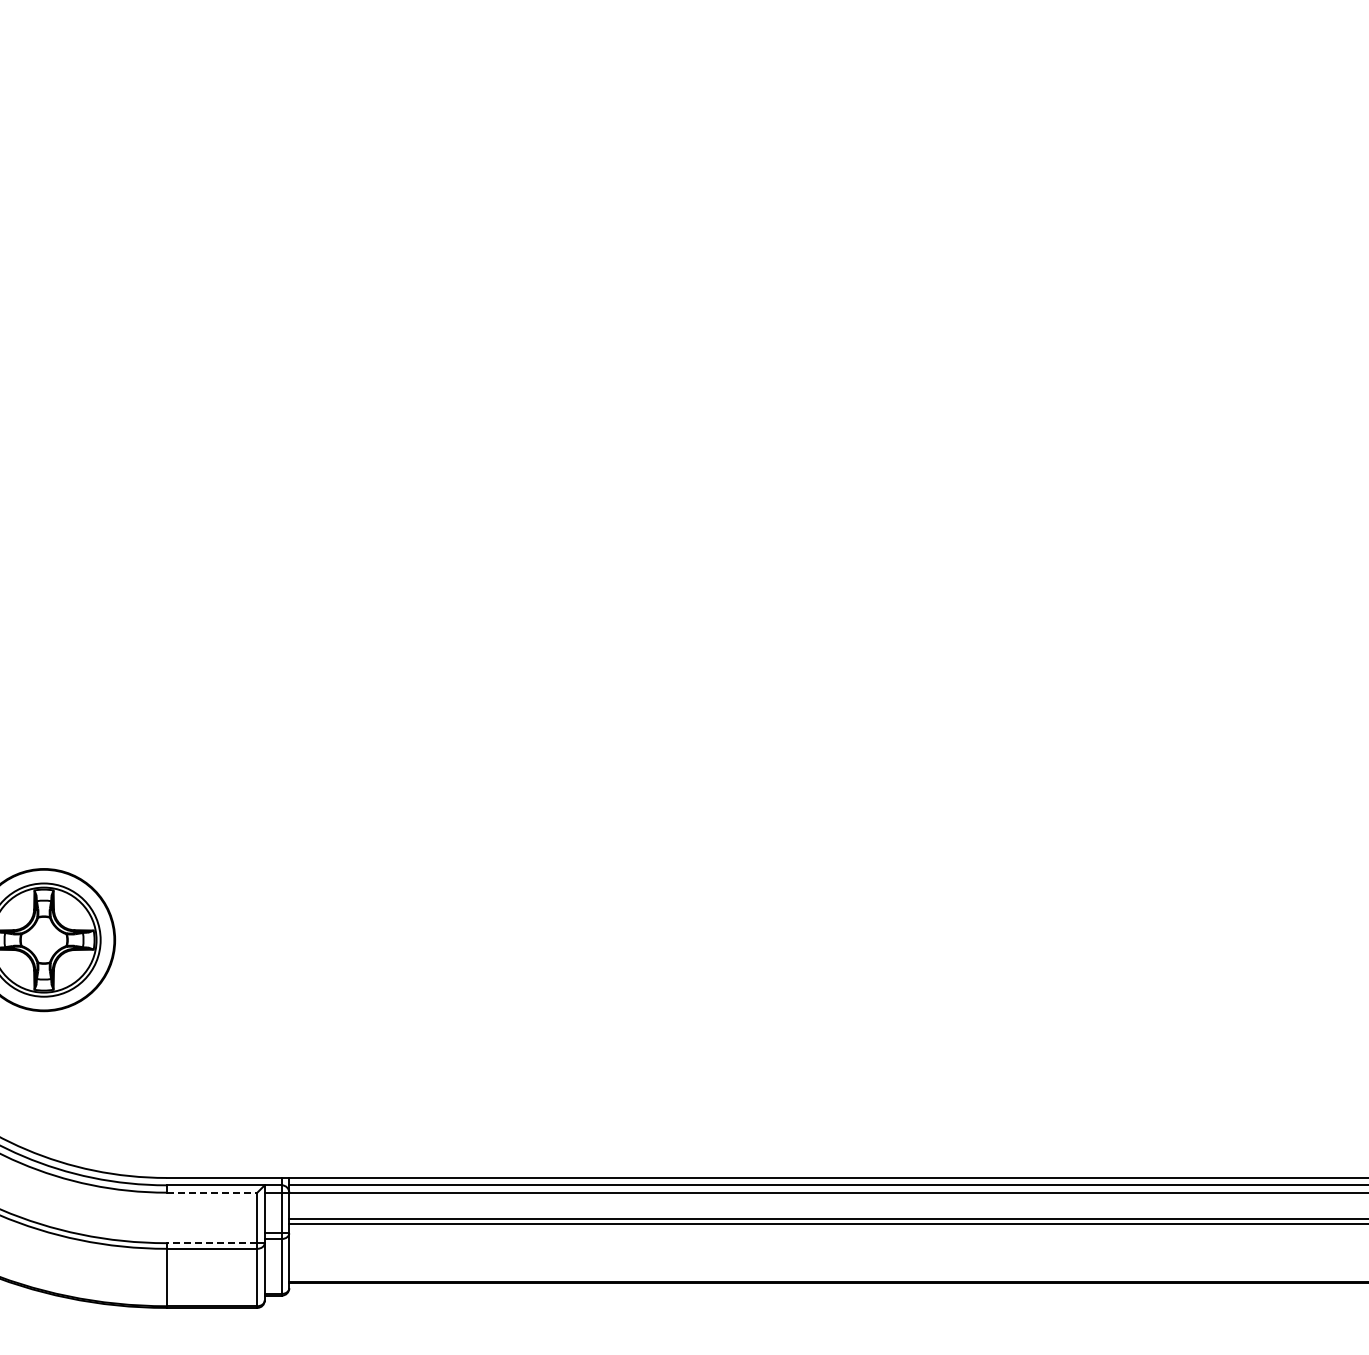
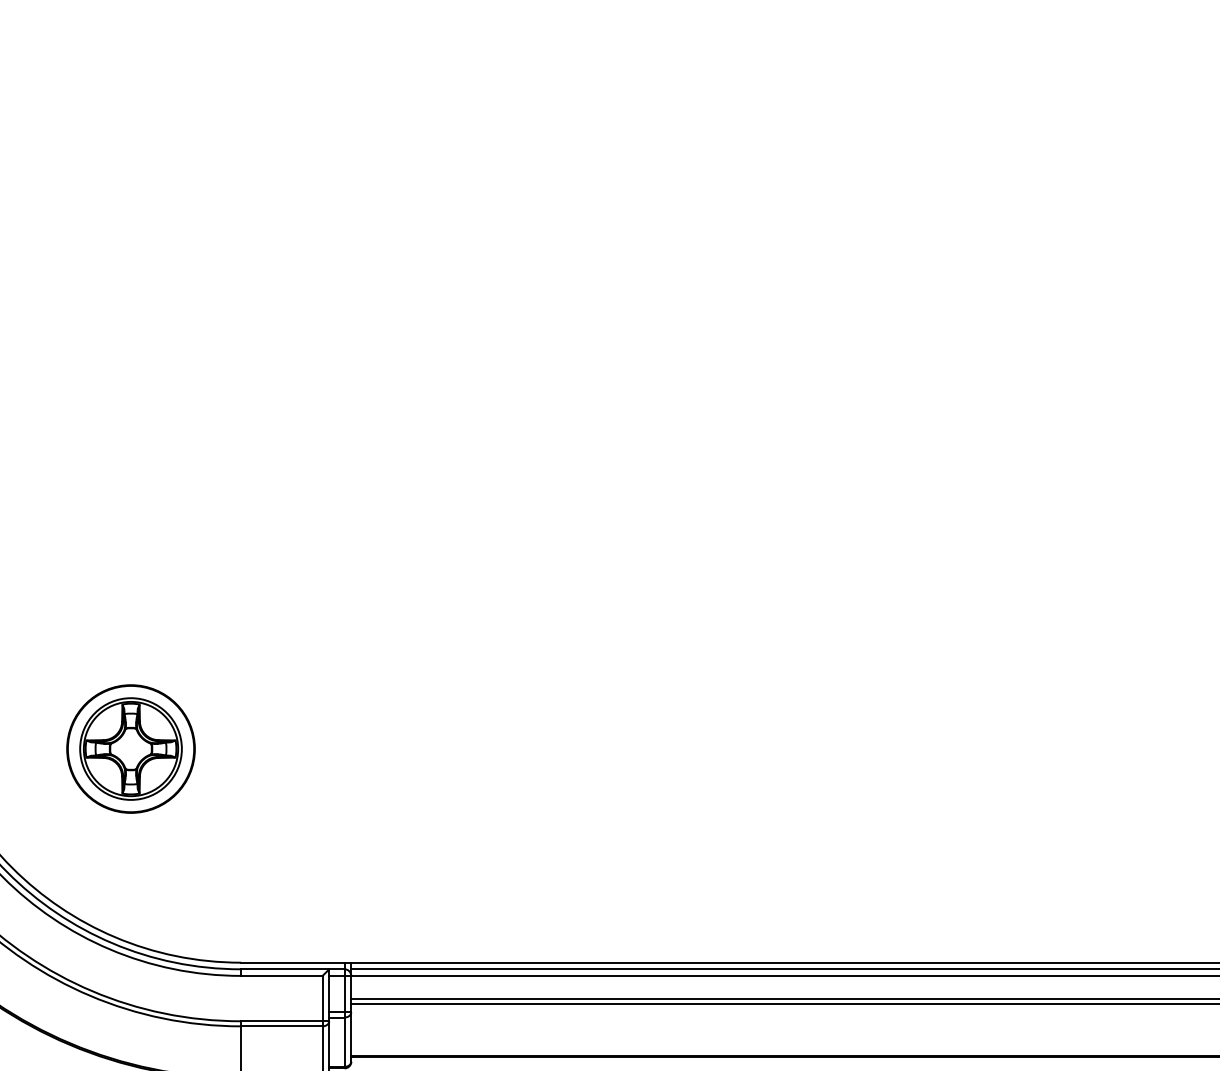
line: (212, 1192) -> (282, 975), dashed -> solid
line: (211, 1243) -> (281, 1021), dashed -> solid

